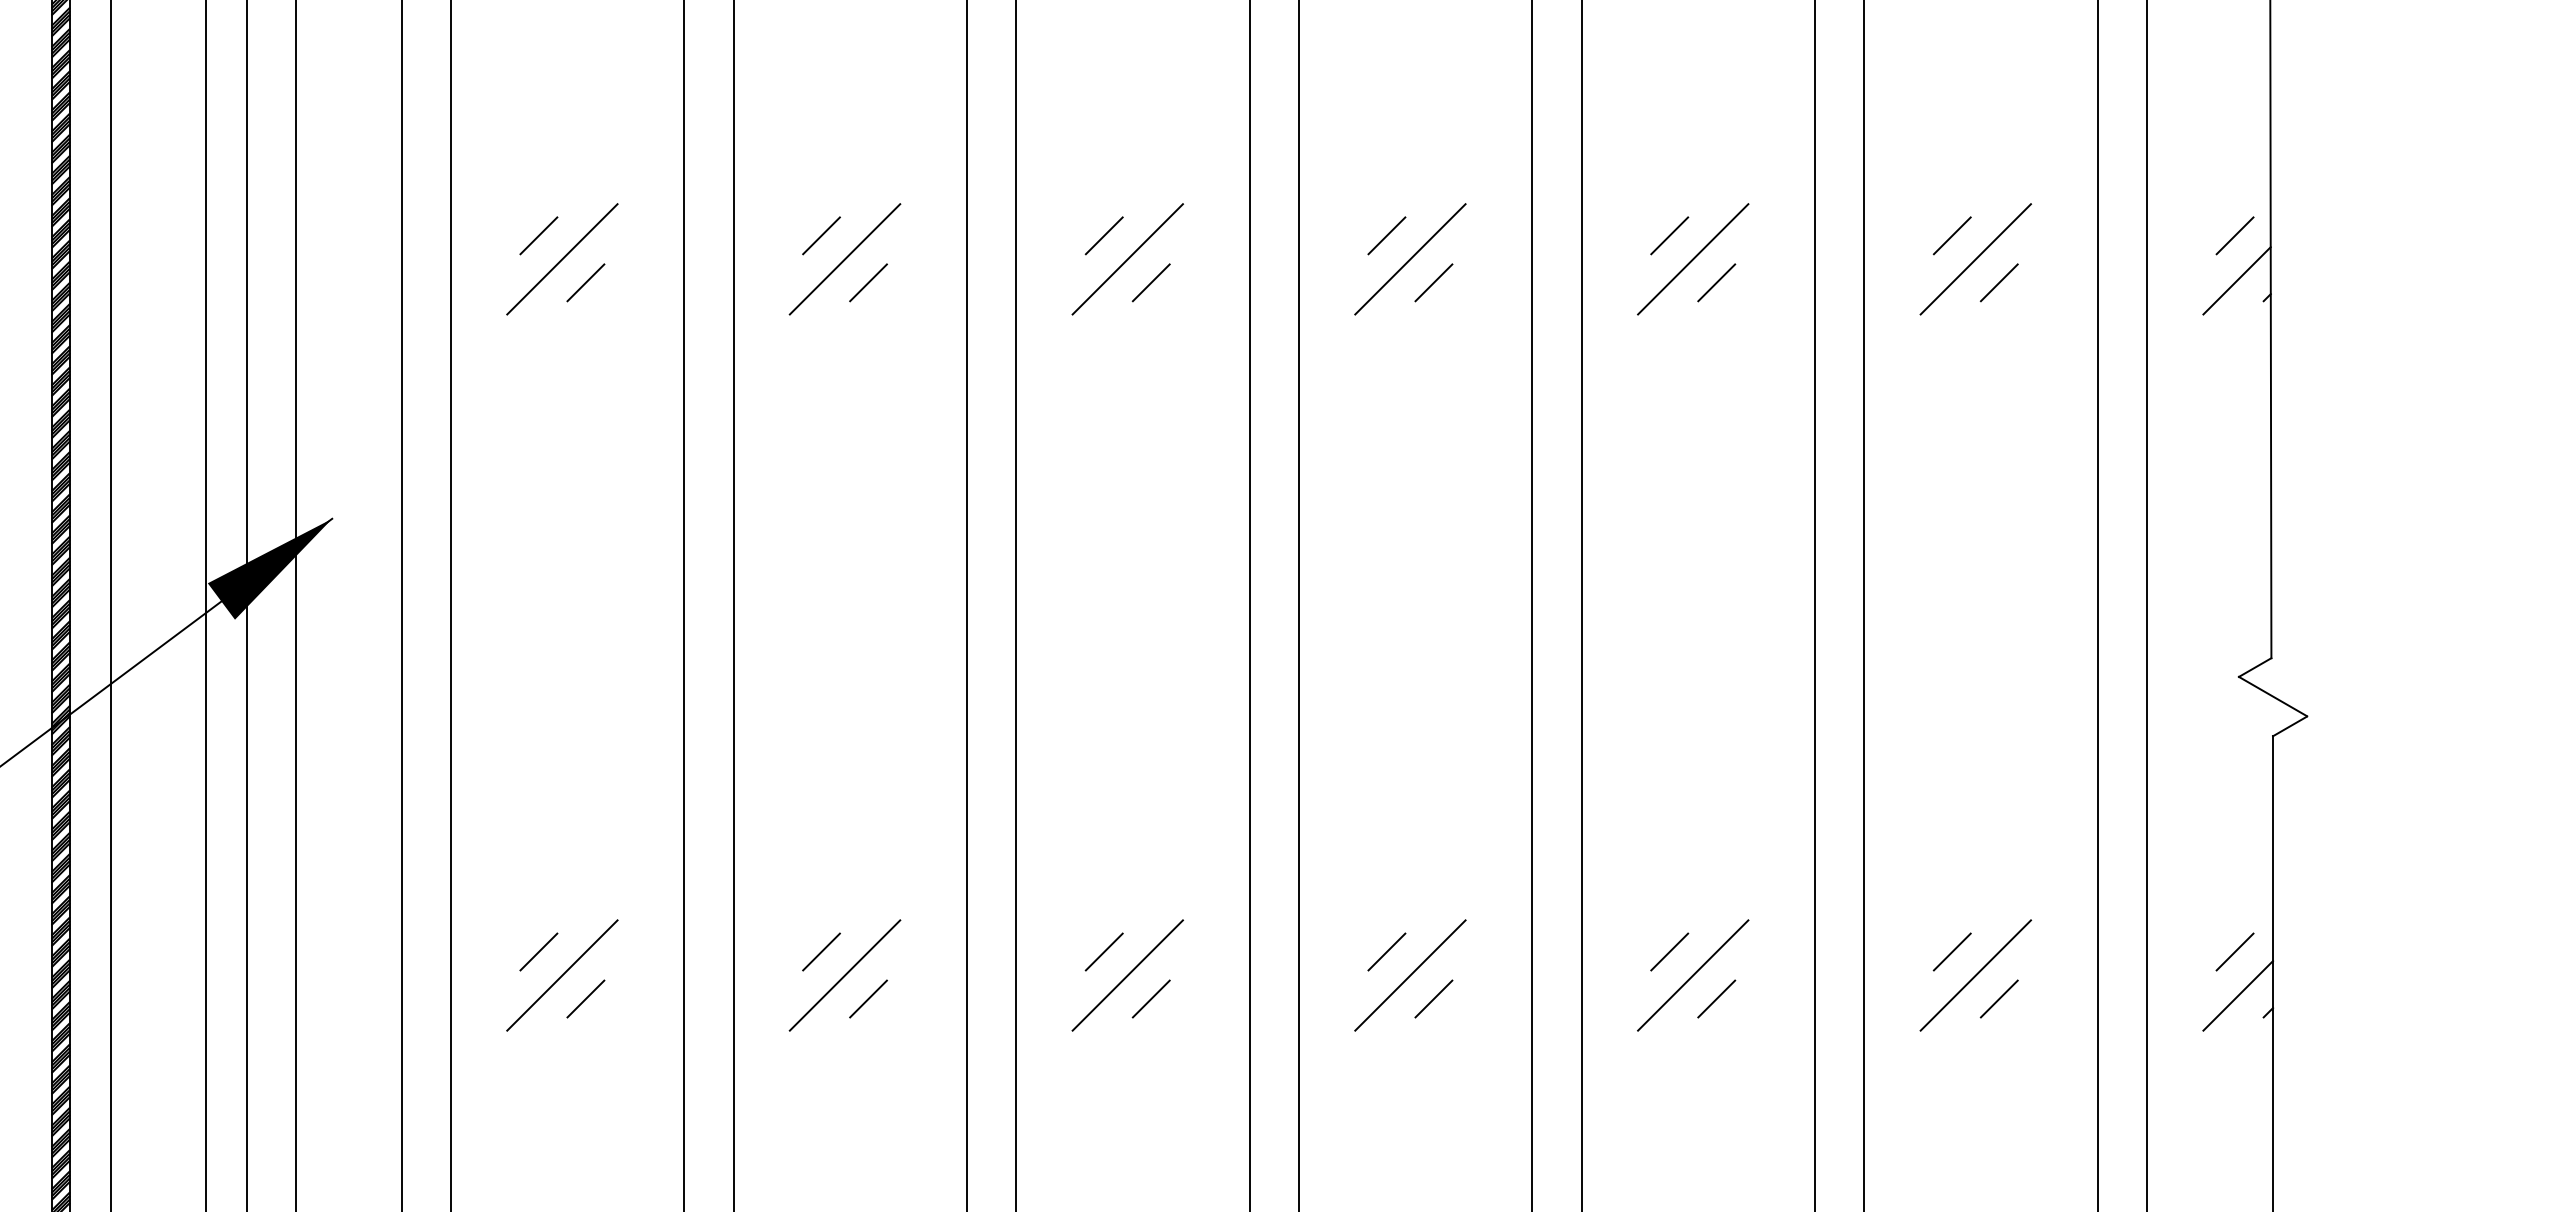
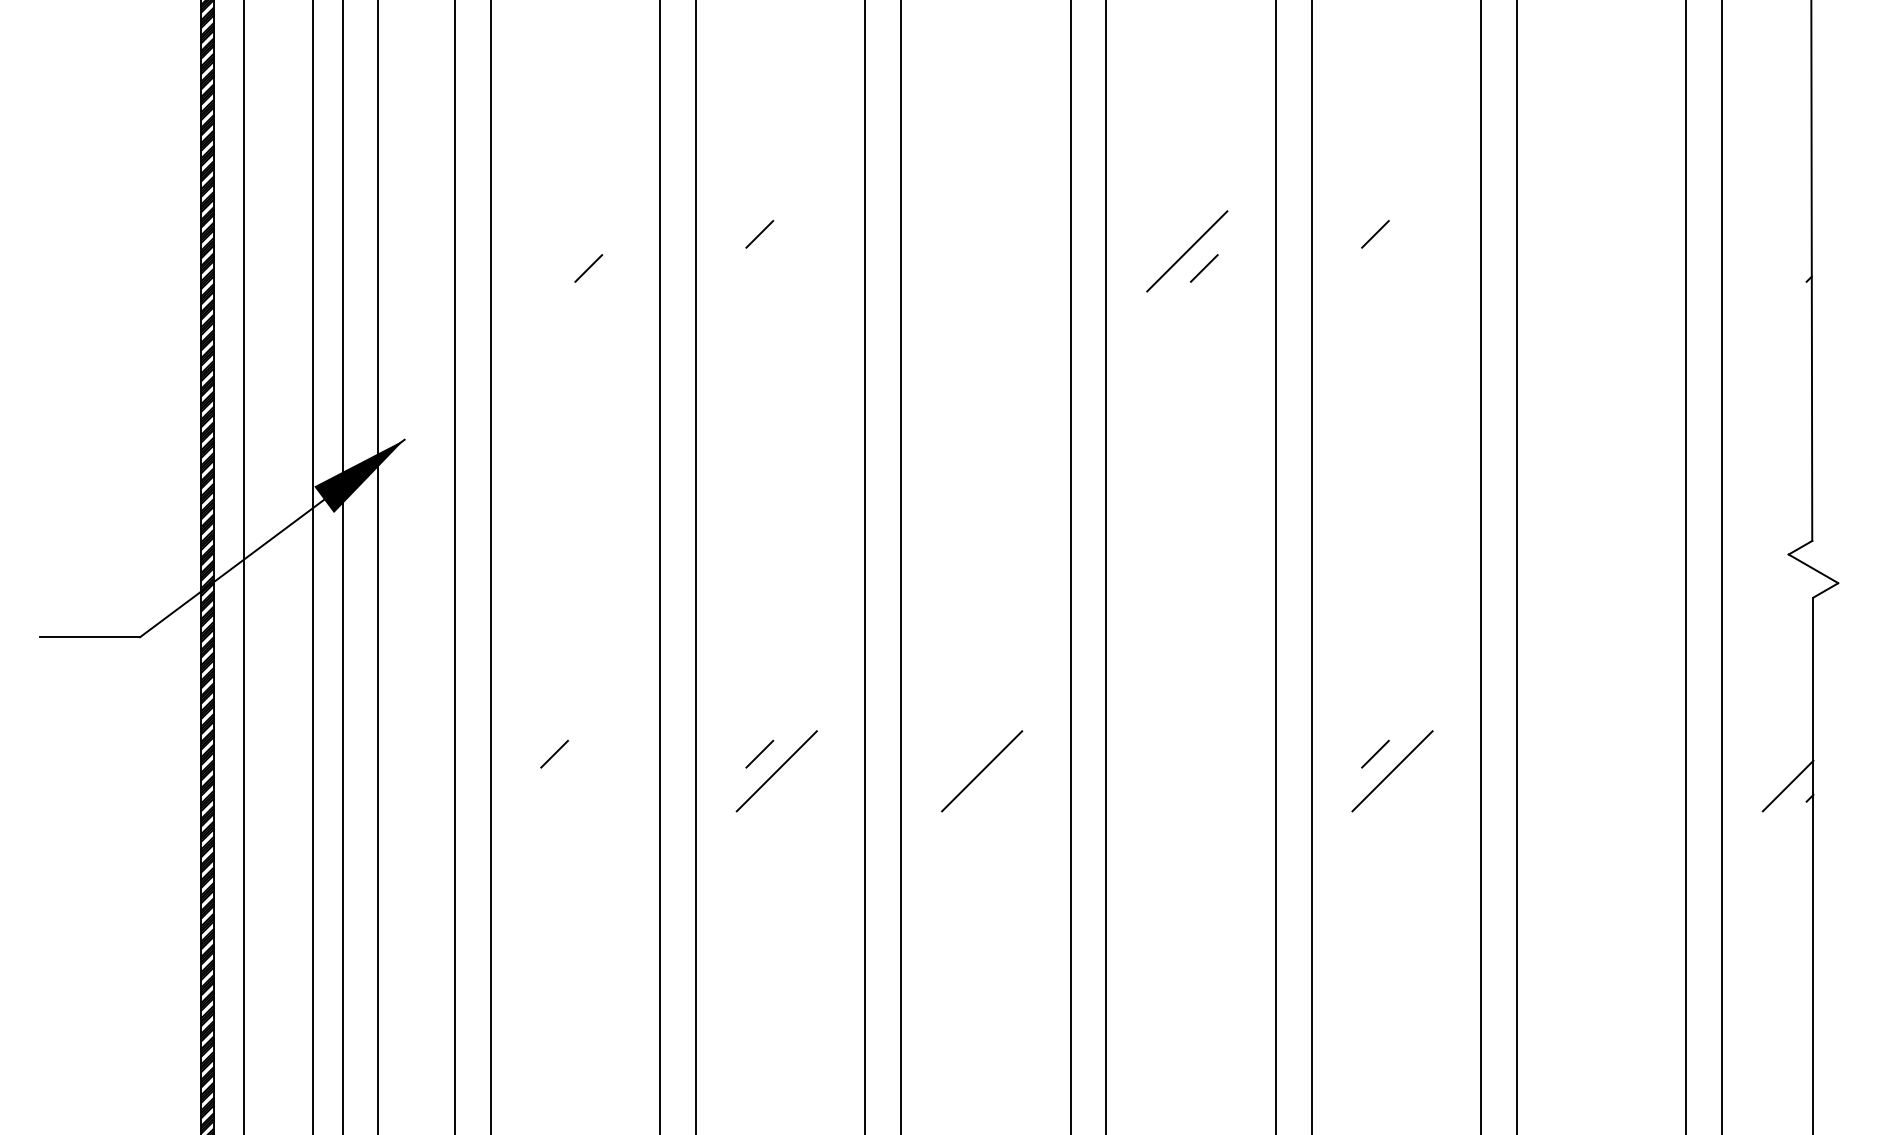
line: (538, 236) -> (554, 234), removed
line: (1103, 236) -> (964, 234), removed
line: (1385, 236) -> (1169, 234), removed
line: (1952, 236) -> (1580, 234), removed
line: (2234, 236) -> (1785, 234), removed
line: (562, 259) -> (571, 251), removed
line: (844, 259) -> (776, 251), removed
line: (1128, 259) -> (982, 251), removed
line: (1693, 259) -> (1392, 251), removed
line: (1975, 259) -> (1597, 251), removed
line: (2235, 280) -> (1786, 266), removed
line: (867, 282) -> (793, 268), removed
line: (1150, 282) -> (998, 268), removed
line: (1716, 282) -> (1409, 268), removed
line: (1998, 282) -> (1614, 268), removed
line: (1103, 951) -> (964, 753), removed
line: (1385, 951) -> (1169, 753), removed
line: (1952, 951) -> (1580, 753), removed
line: (2234, 951) -> (1785, 753), removed
line: (562, 975) -> (571, 771), removed
line: (1410, 975) -> (1187, 771), removed
line: (1975, 975) -> (1597, 771), removed
line: (585, 999) -> (588, 788), removed
line: (867, 999) -> (793, 788), removed
line: (1150, 999) -> (998, 788), removed
line: (1432, 999) -> (1203, 788), removed
line: (1716, 999) -> (1409, 788), removed
line: (1998, 999) -> (1614, 788), removed

